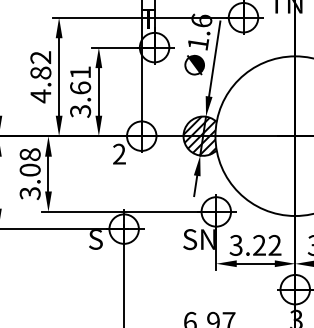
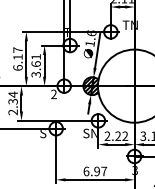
text: (39, 77) -> (17, 59), 4.82 -> 6.17
text: (28, 174) -> (12, 103), 3.08 -> 2.34
text: (236, 246) -> (107, 136), 3.22 -> 2.22

